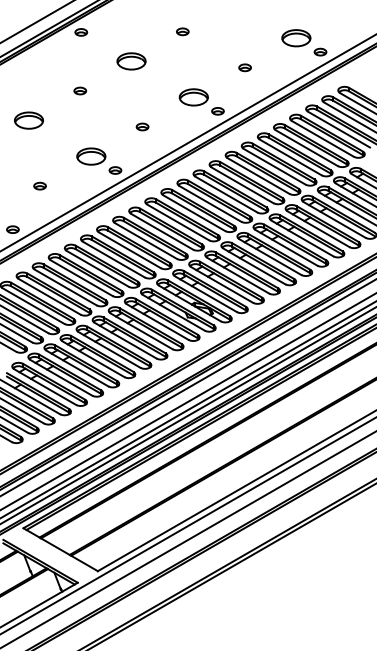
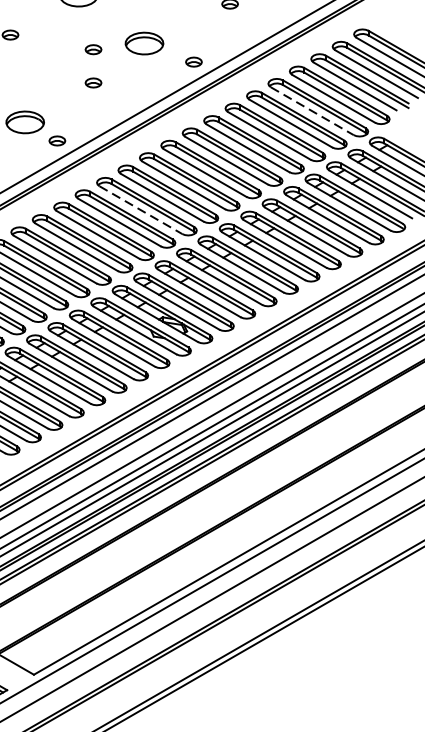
part: (193, 97) -> (144, 43), moved
part: (142, 101) -> (93, 49), added
line: (306, 148) -> (311, 111), solid -> dashed
line: (178, 222) -> (141, 210), solid -> dashed

